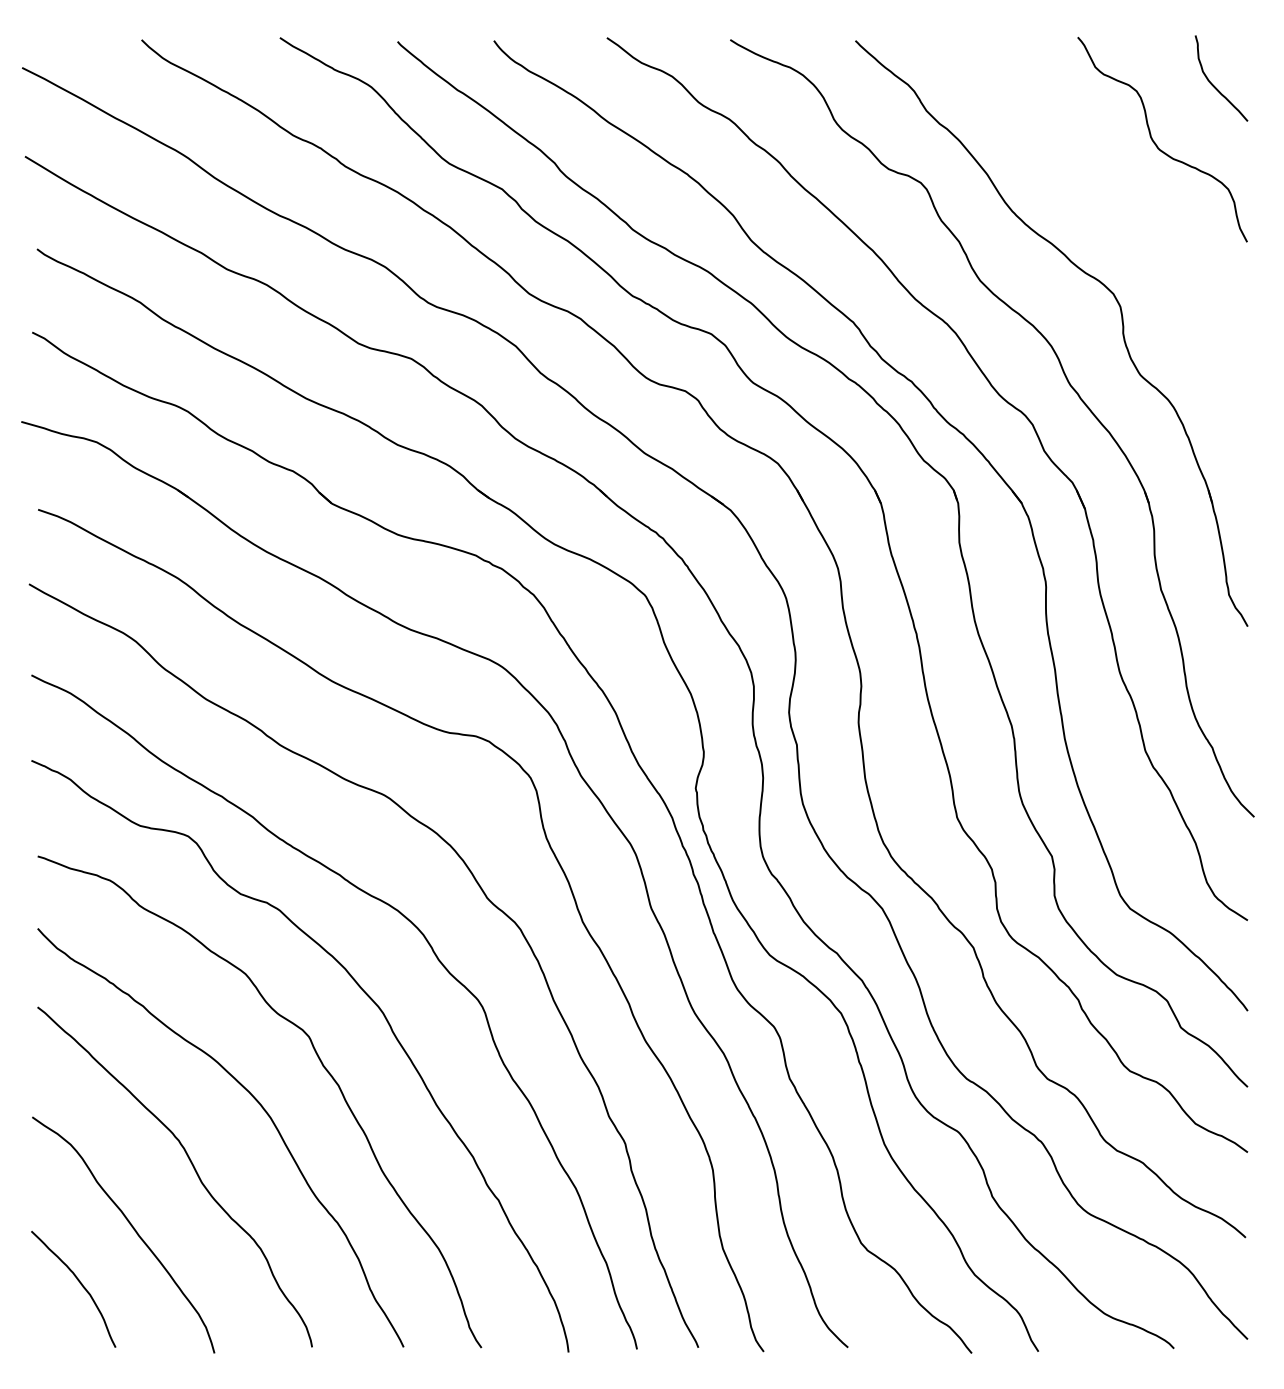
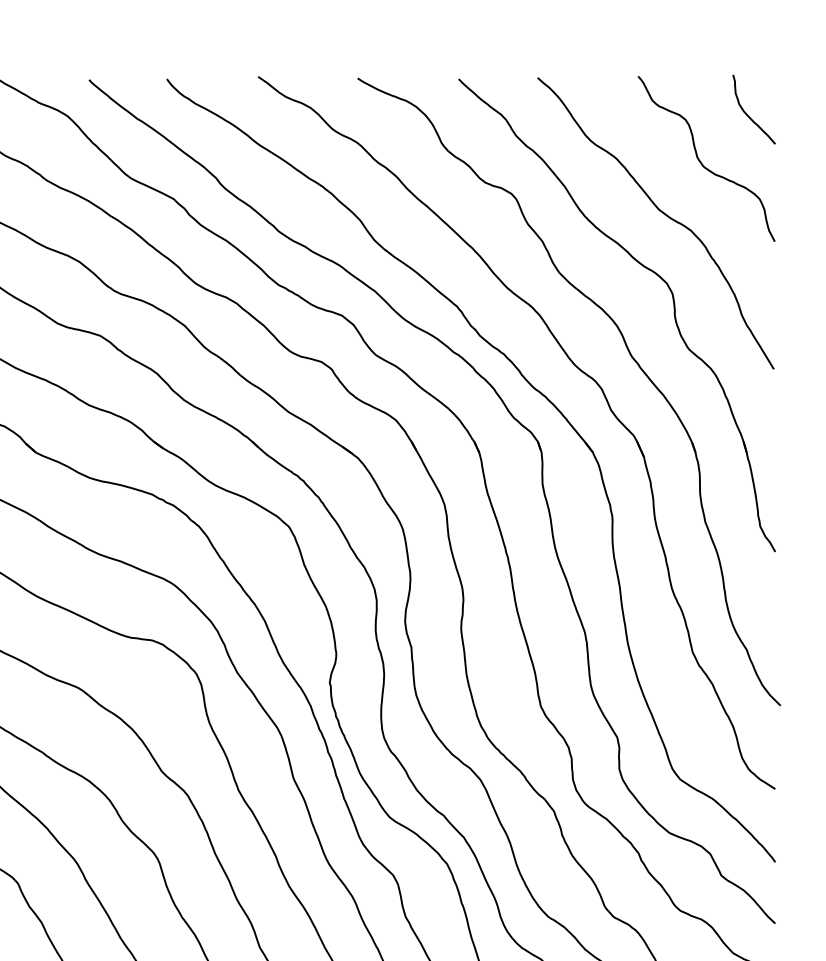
curve: (1109, 208) -> (663, 214), added

